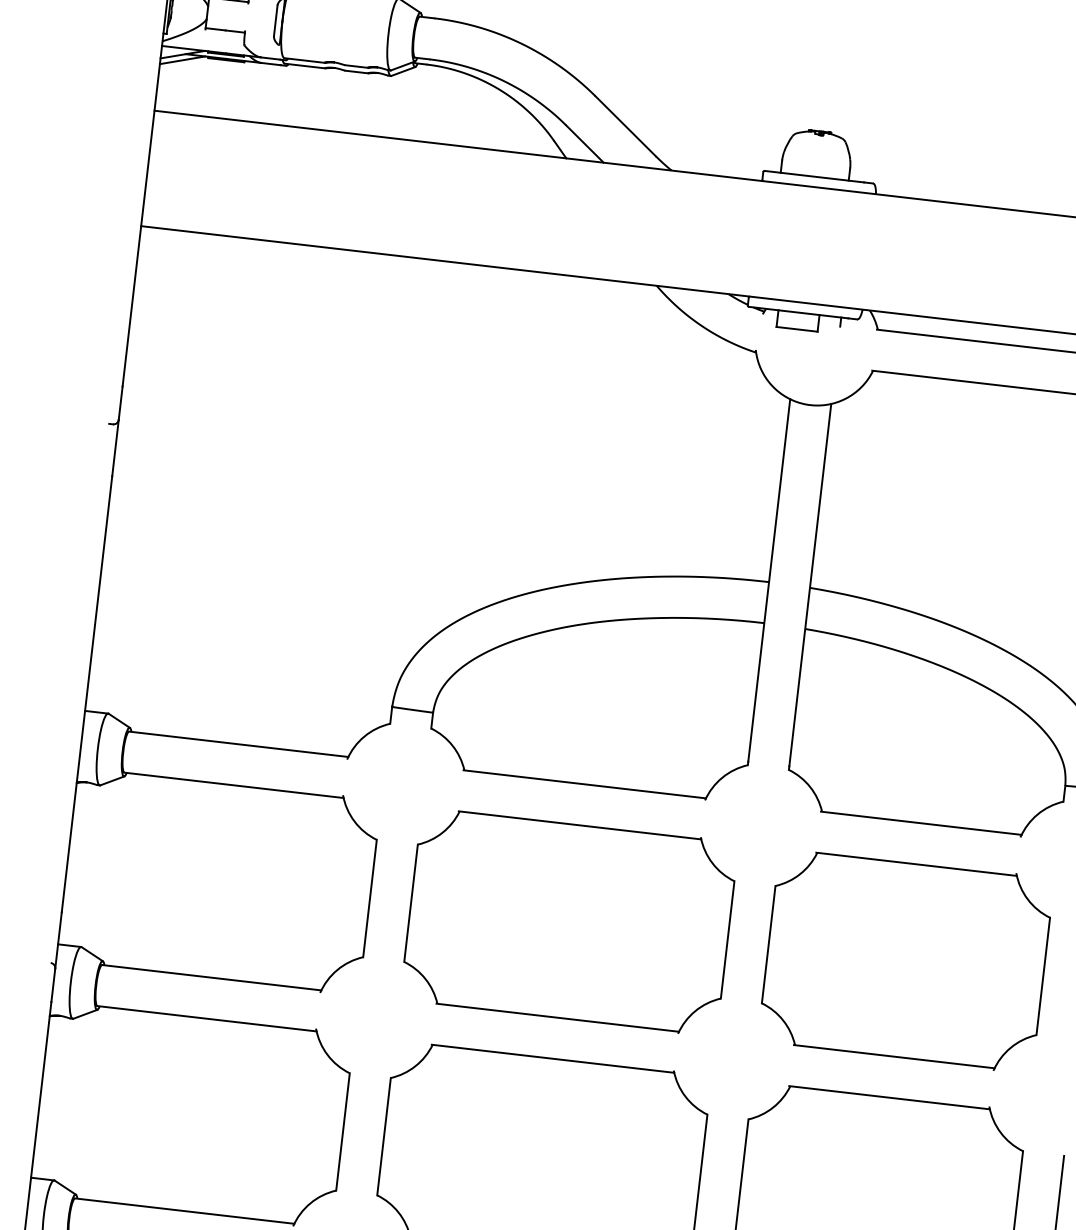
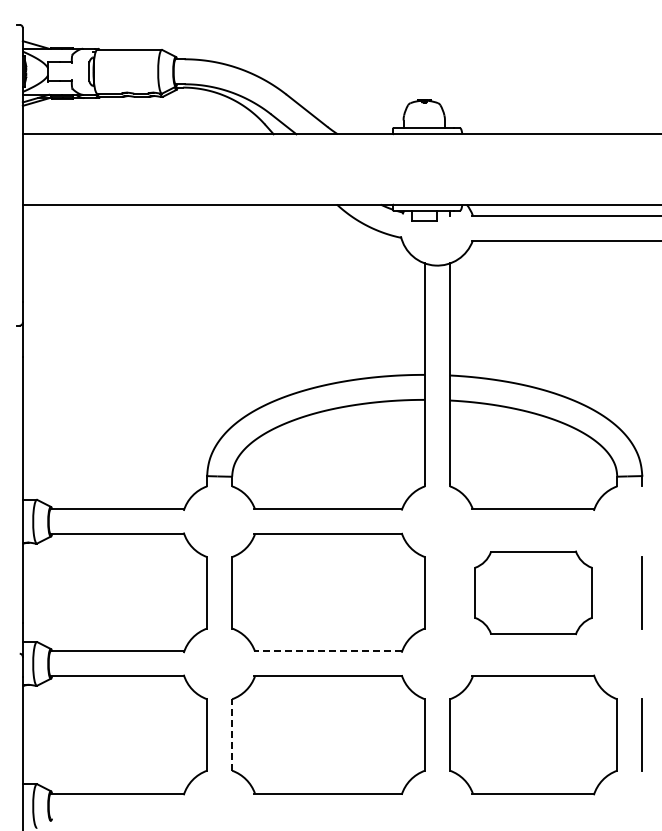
part: (905, 960) -> (533, 592), size x0.7
line: (558, 1017) -> (328, 651), solid -> dashed
line: (384, 1135) -> (232, 734), solid -> dashed

